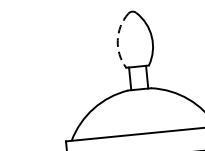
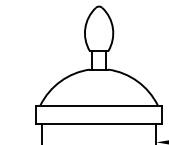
arc: (118, 40) -> (85, 28), dashed -> solid

